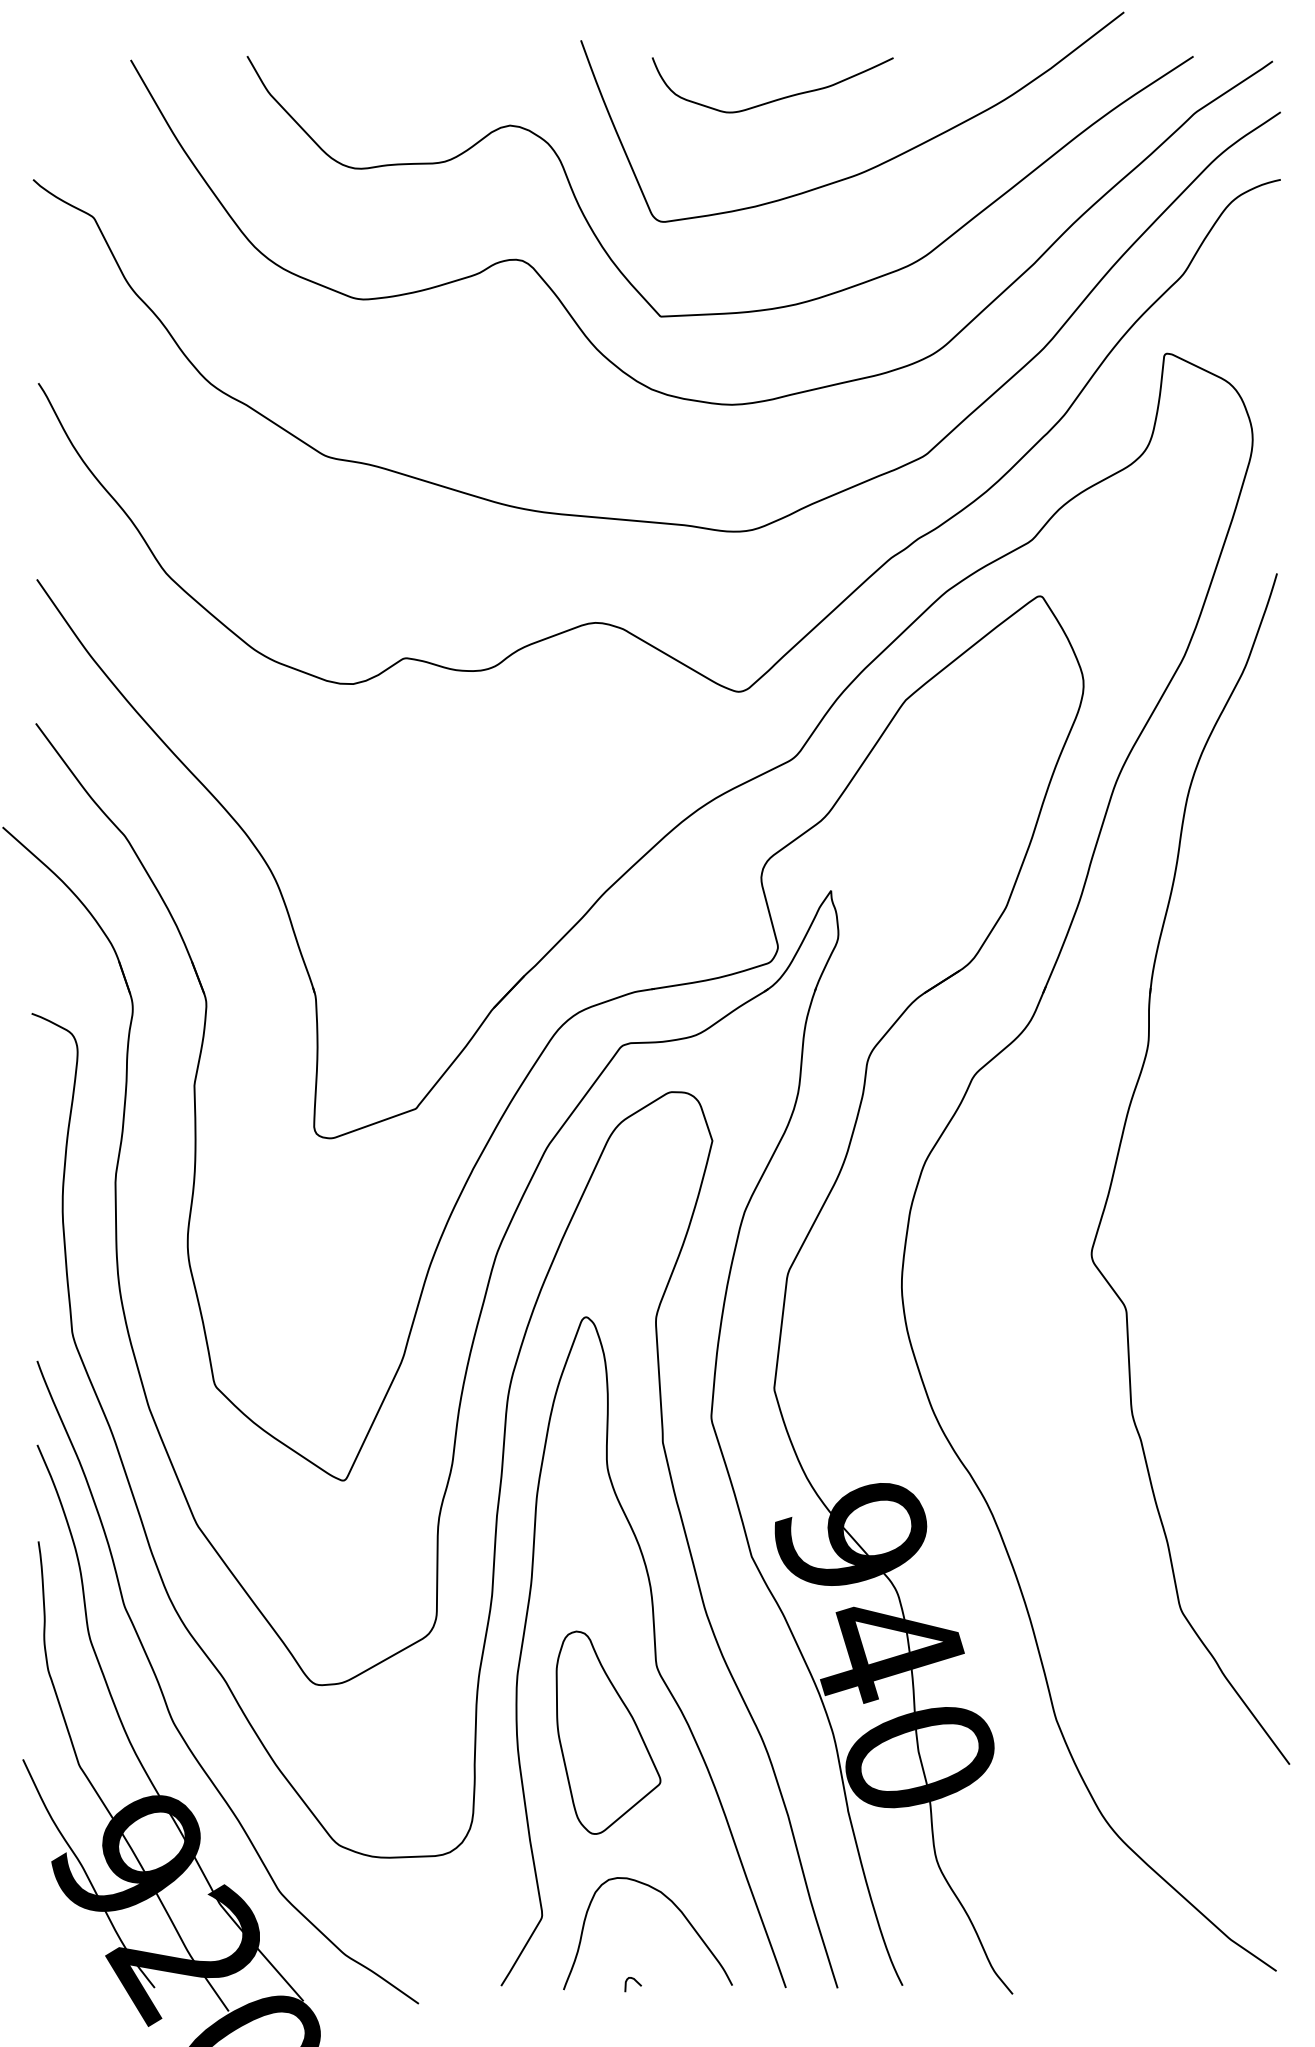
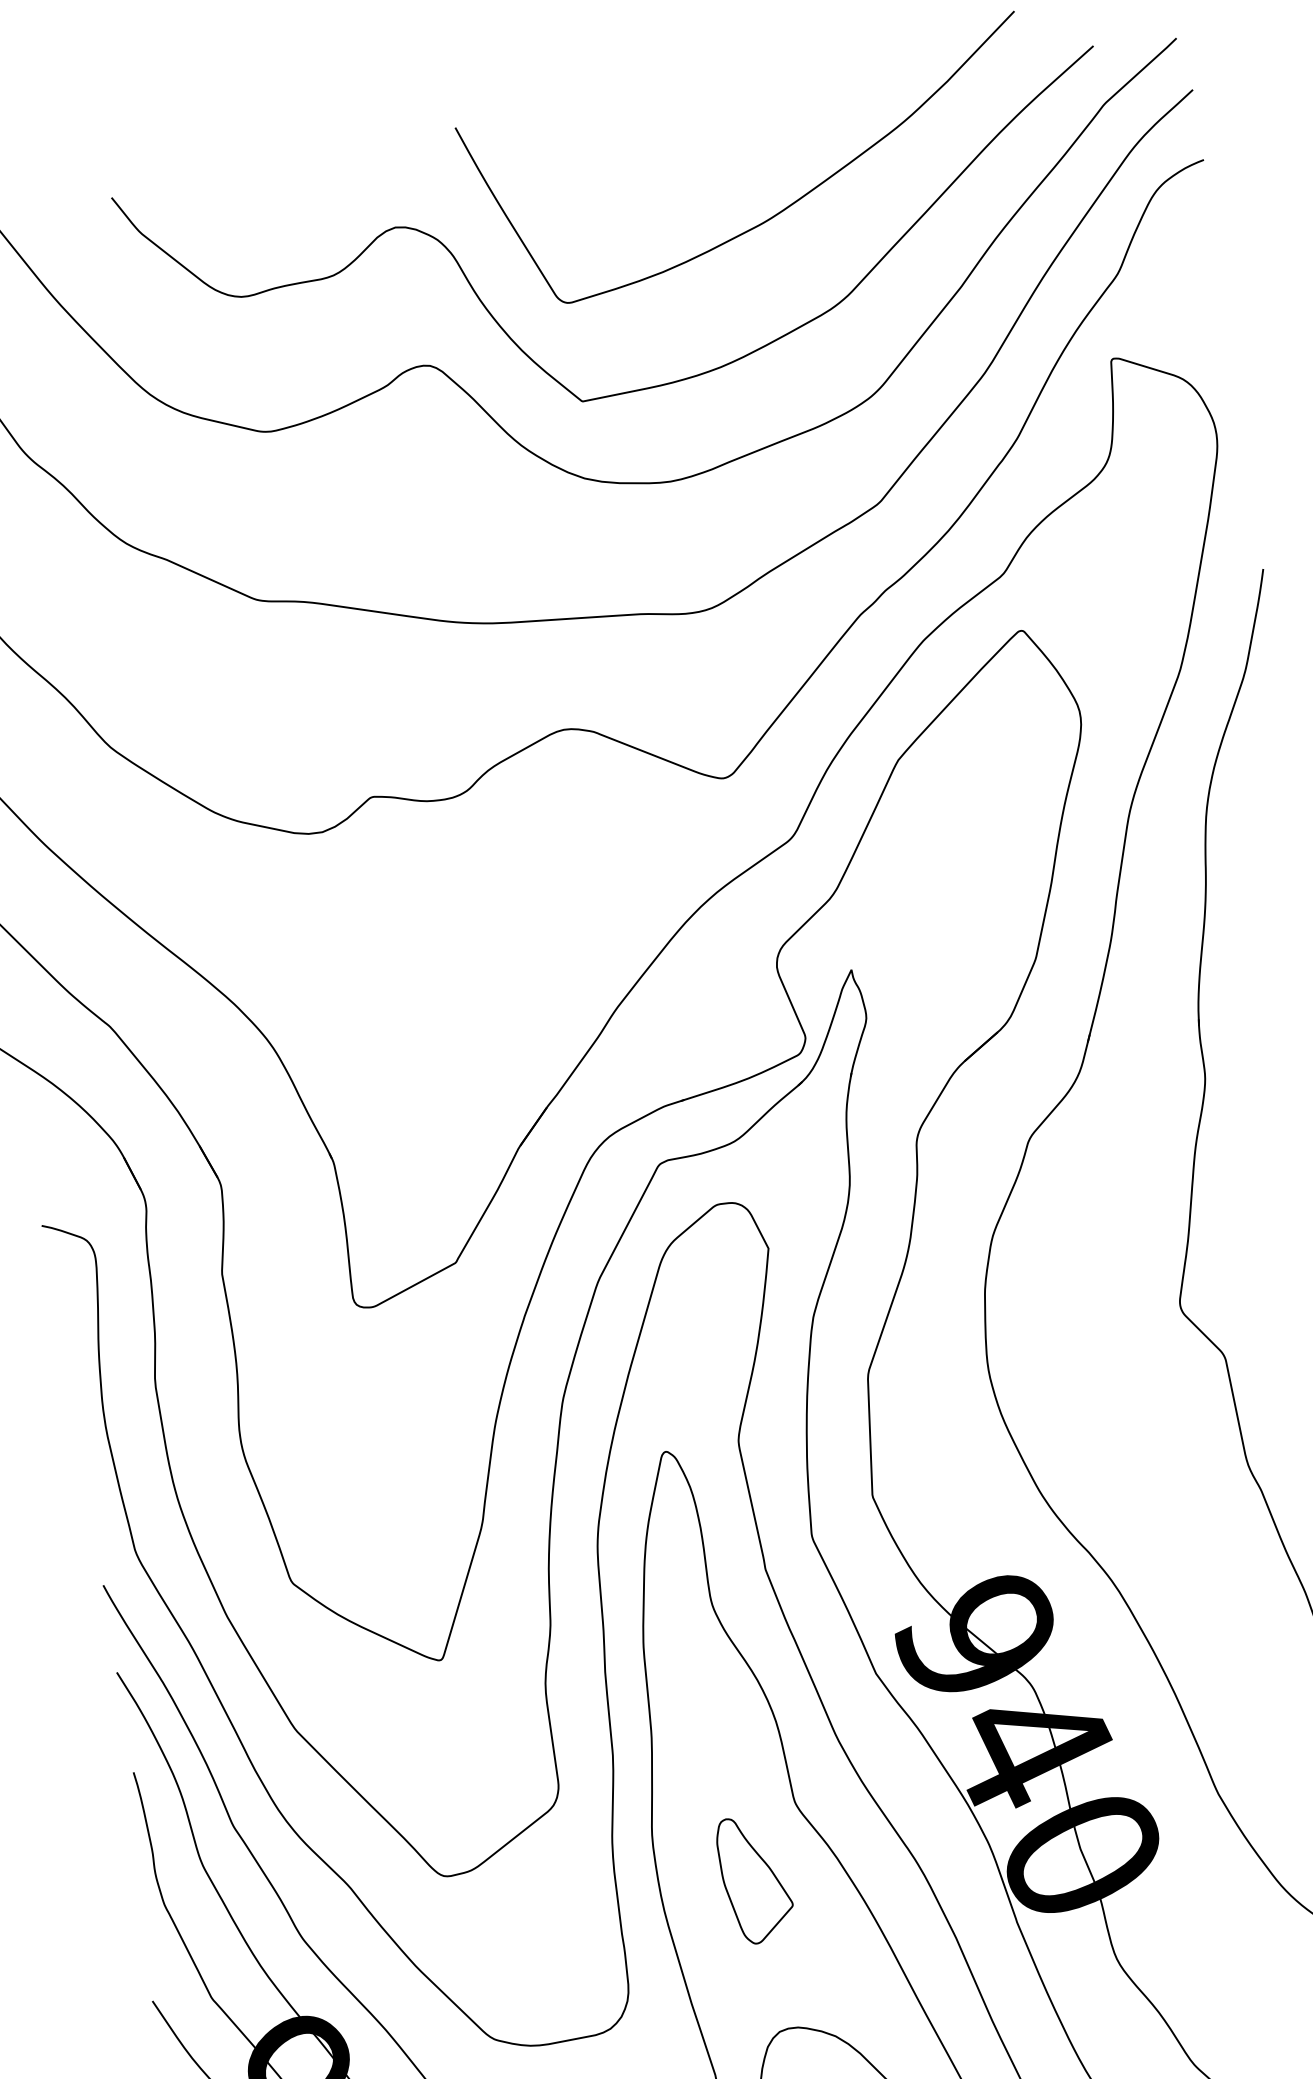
curve: (774, 99) -> (665, 157), removed
part: (608, 1732) -> (755, 1879), size x0.6

